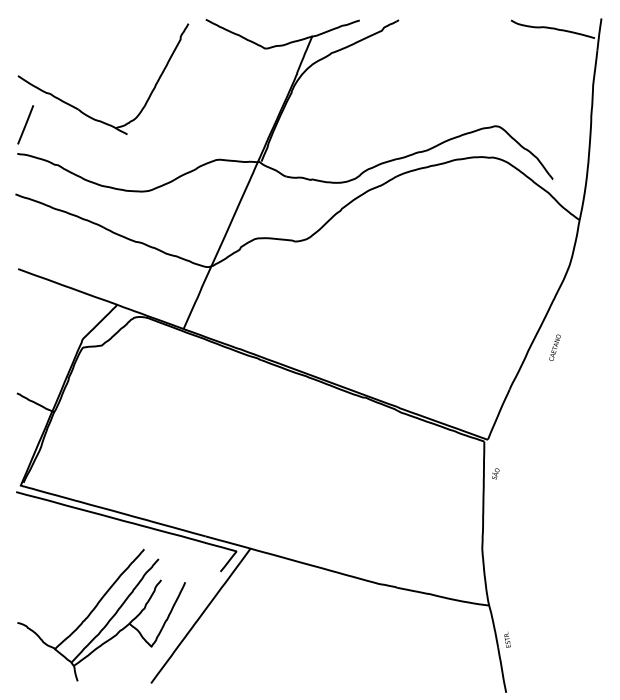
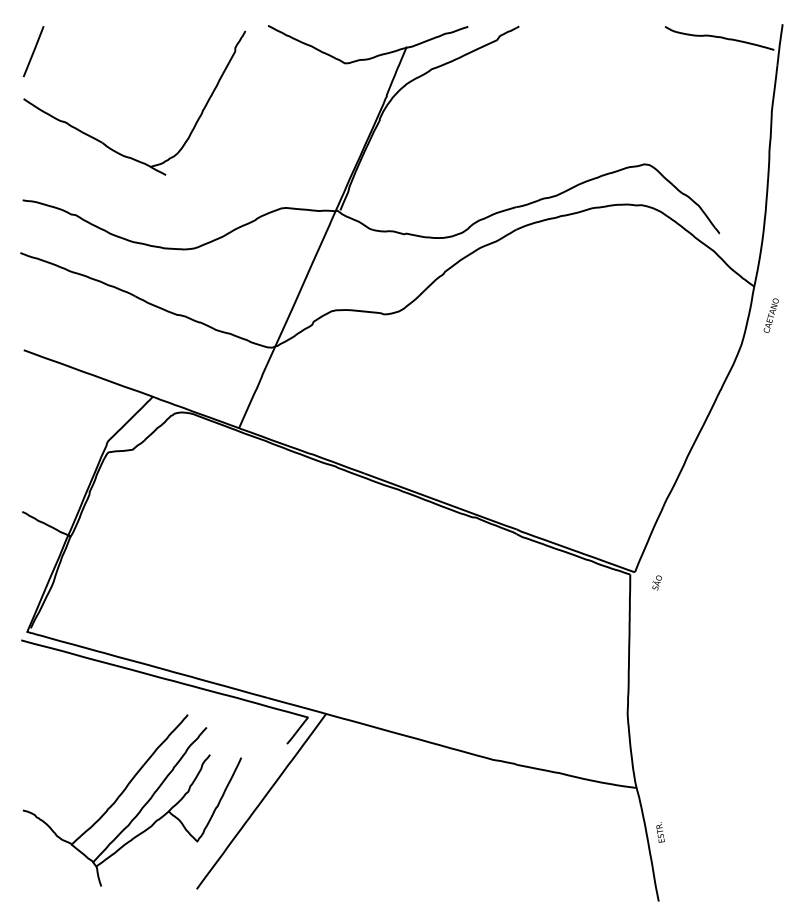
line: (25, 124) -> (33, 51), moved
text: (554, 347) -> (770, 315), moved
text: (496, 473) -> (657, 582), moved

